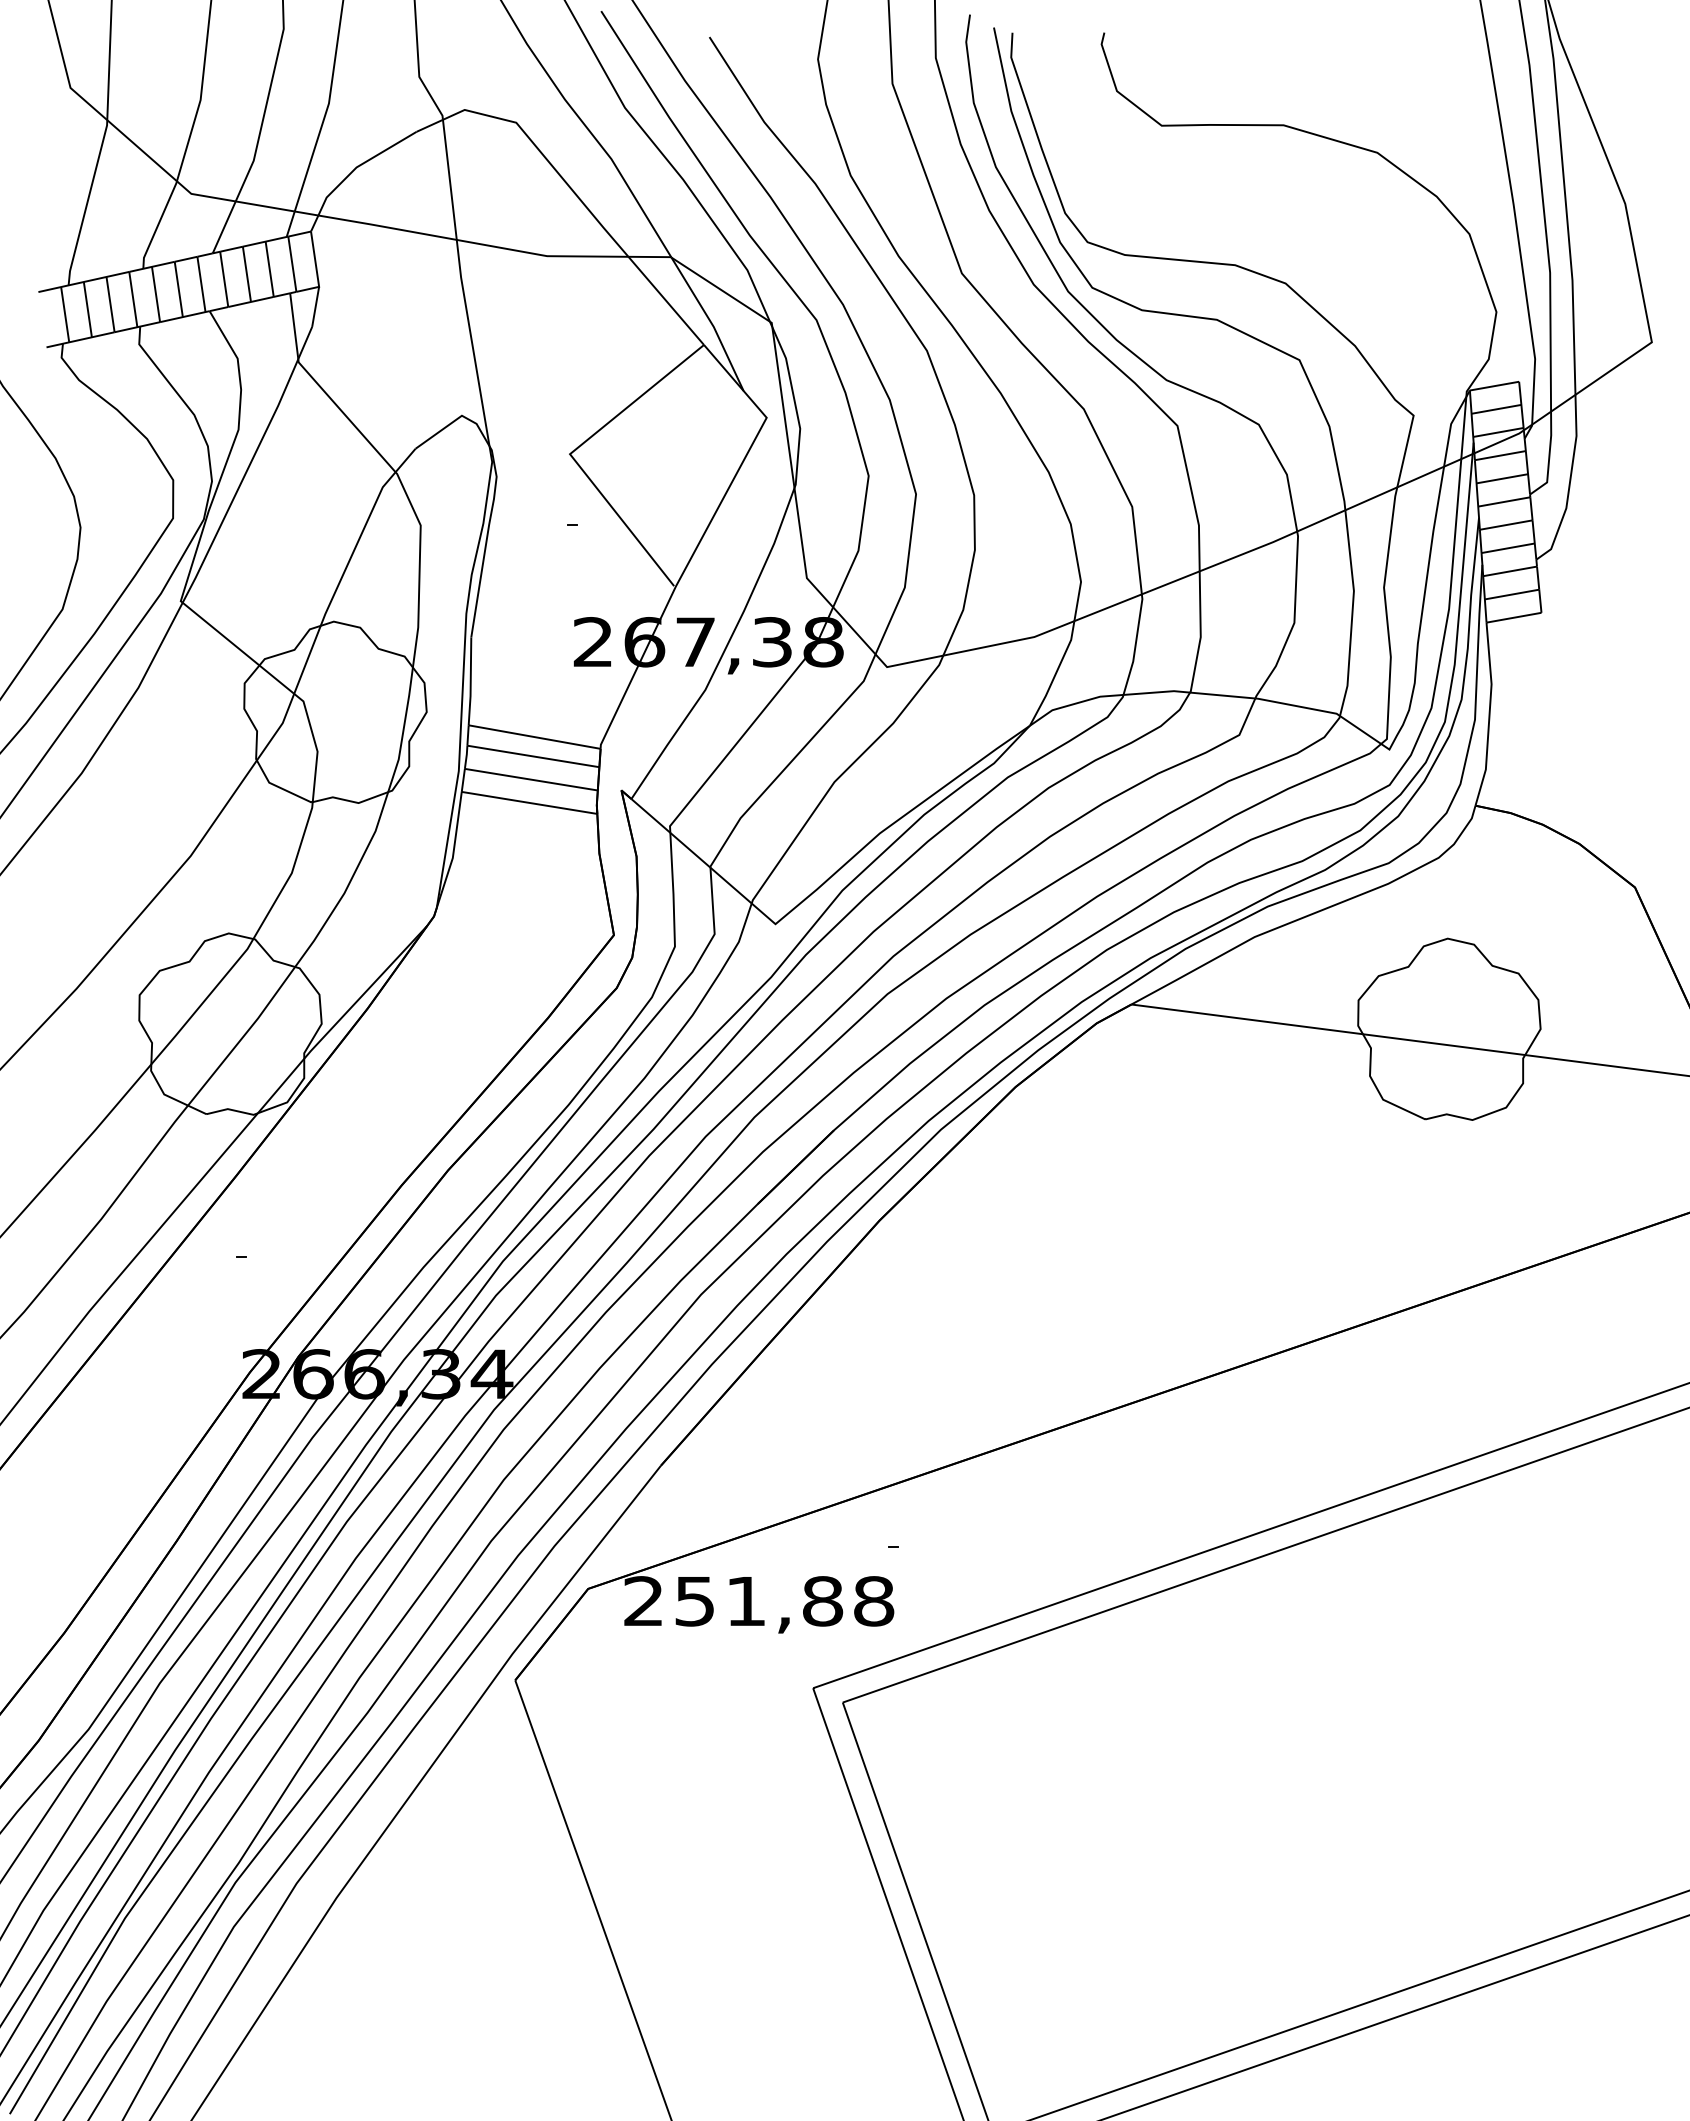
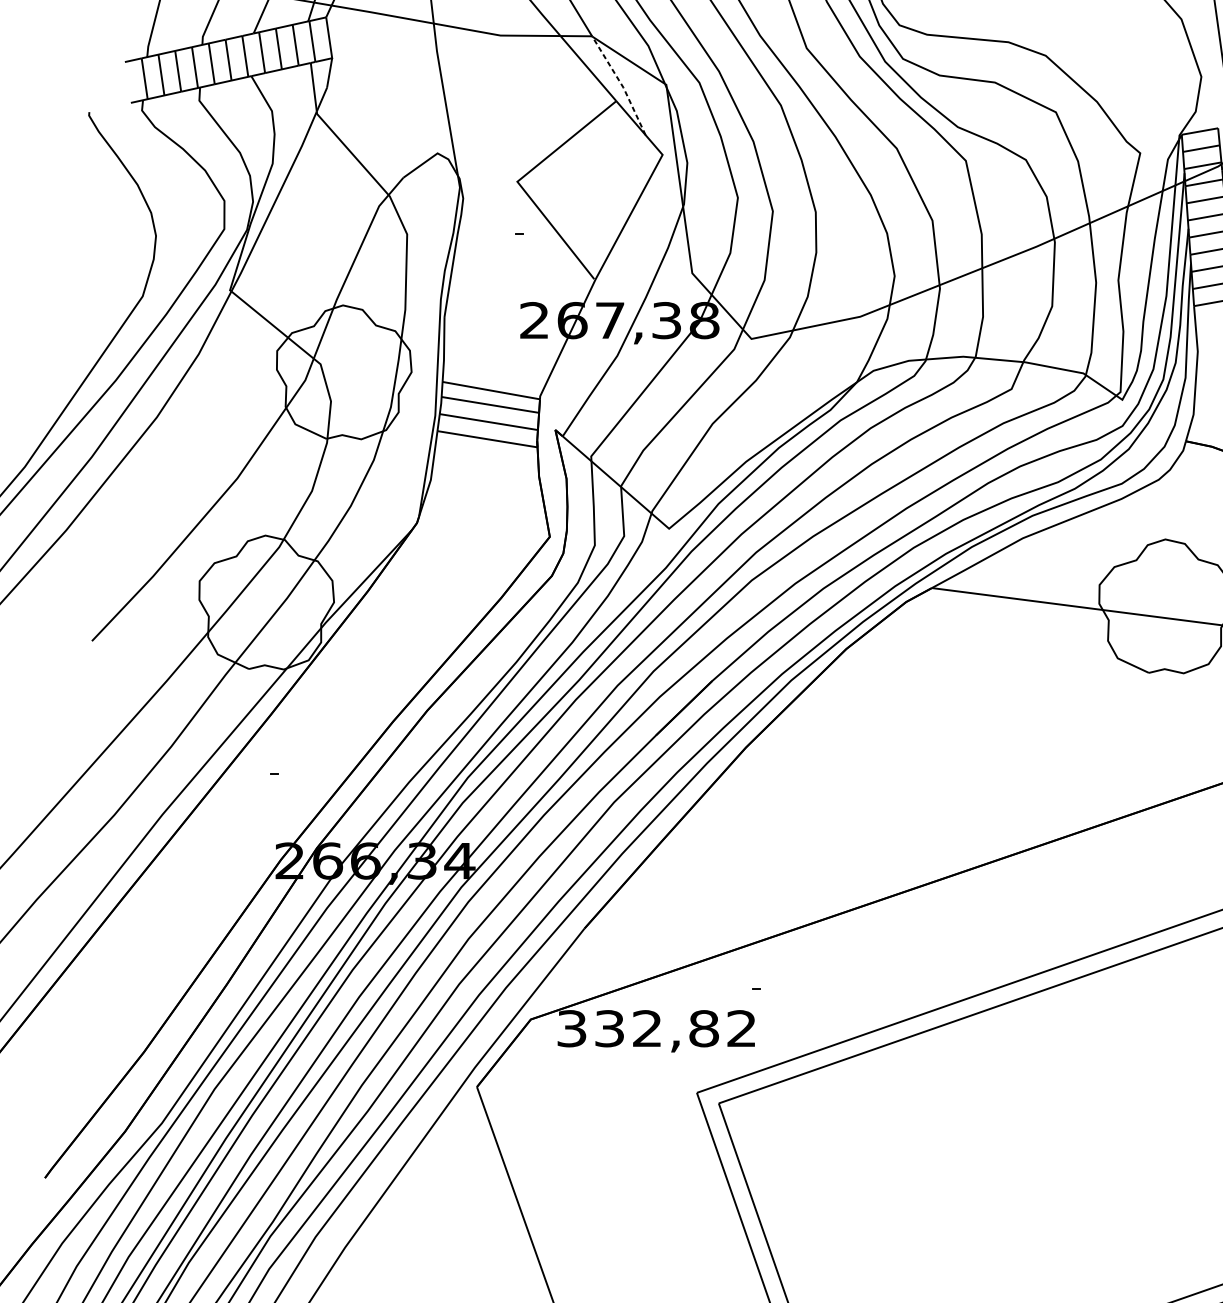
line: (711, 322) -> (621, 84), solid -> dashed
text: (759, 1601) -> (657, 1028), 251,88 -> 332,82

